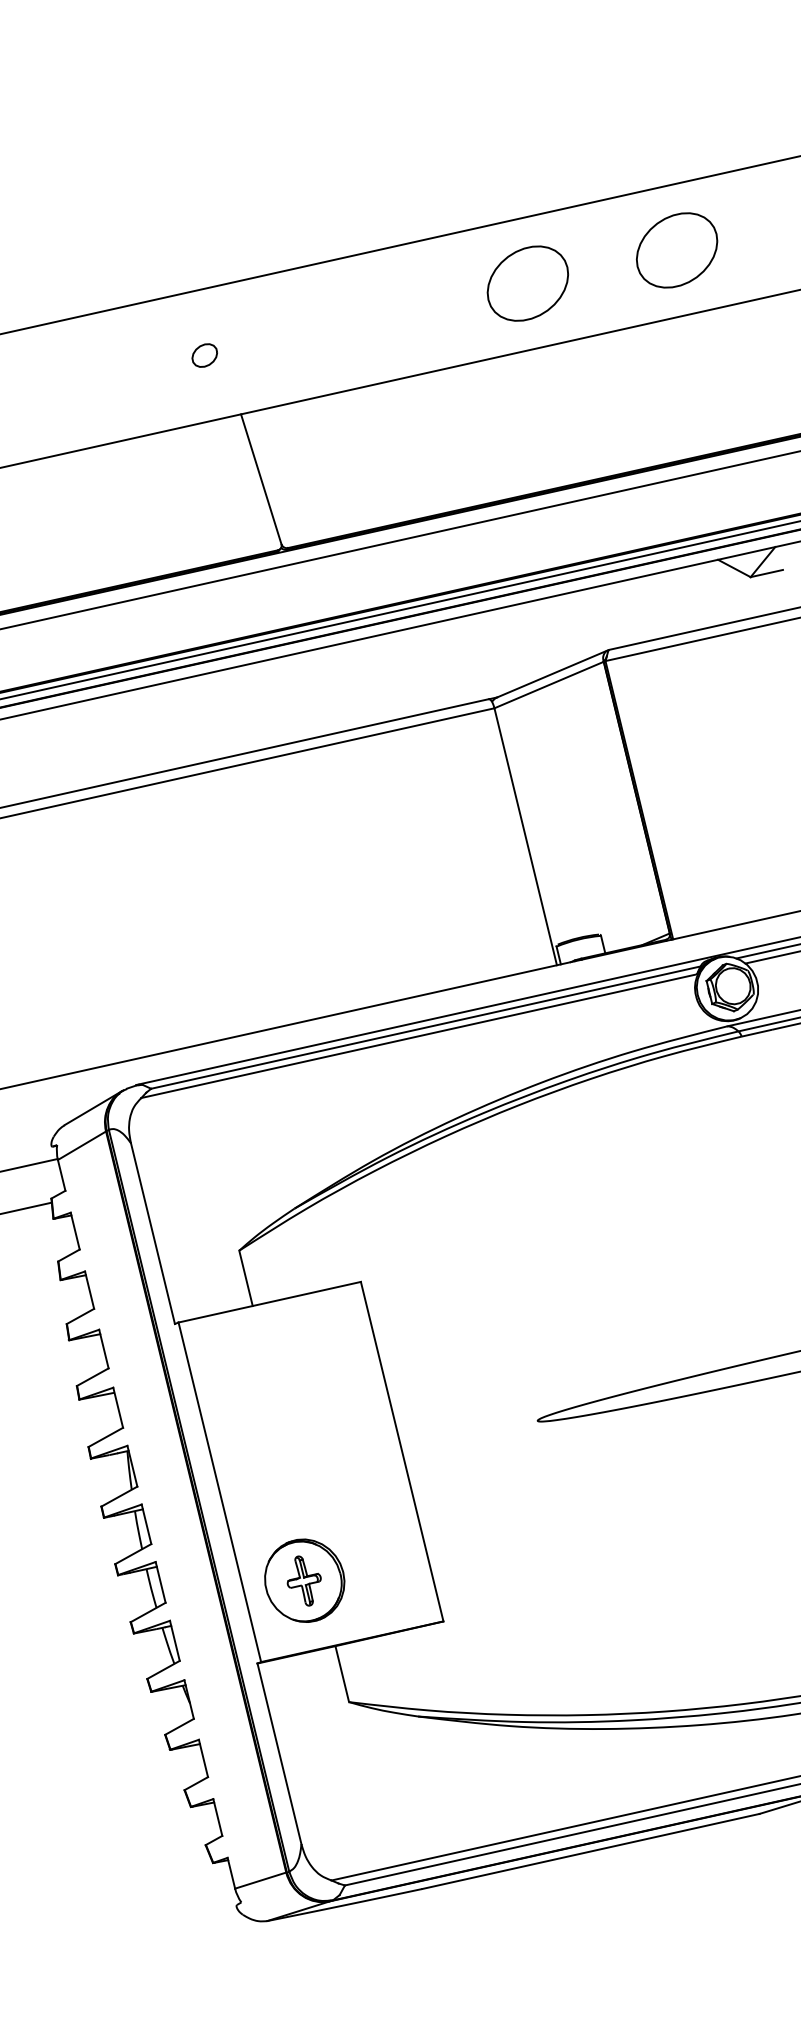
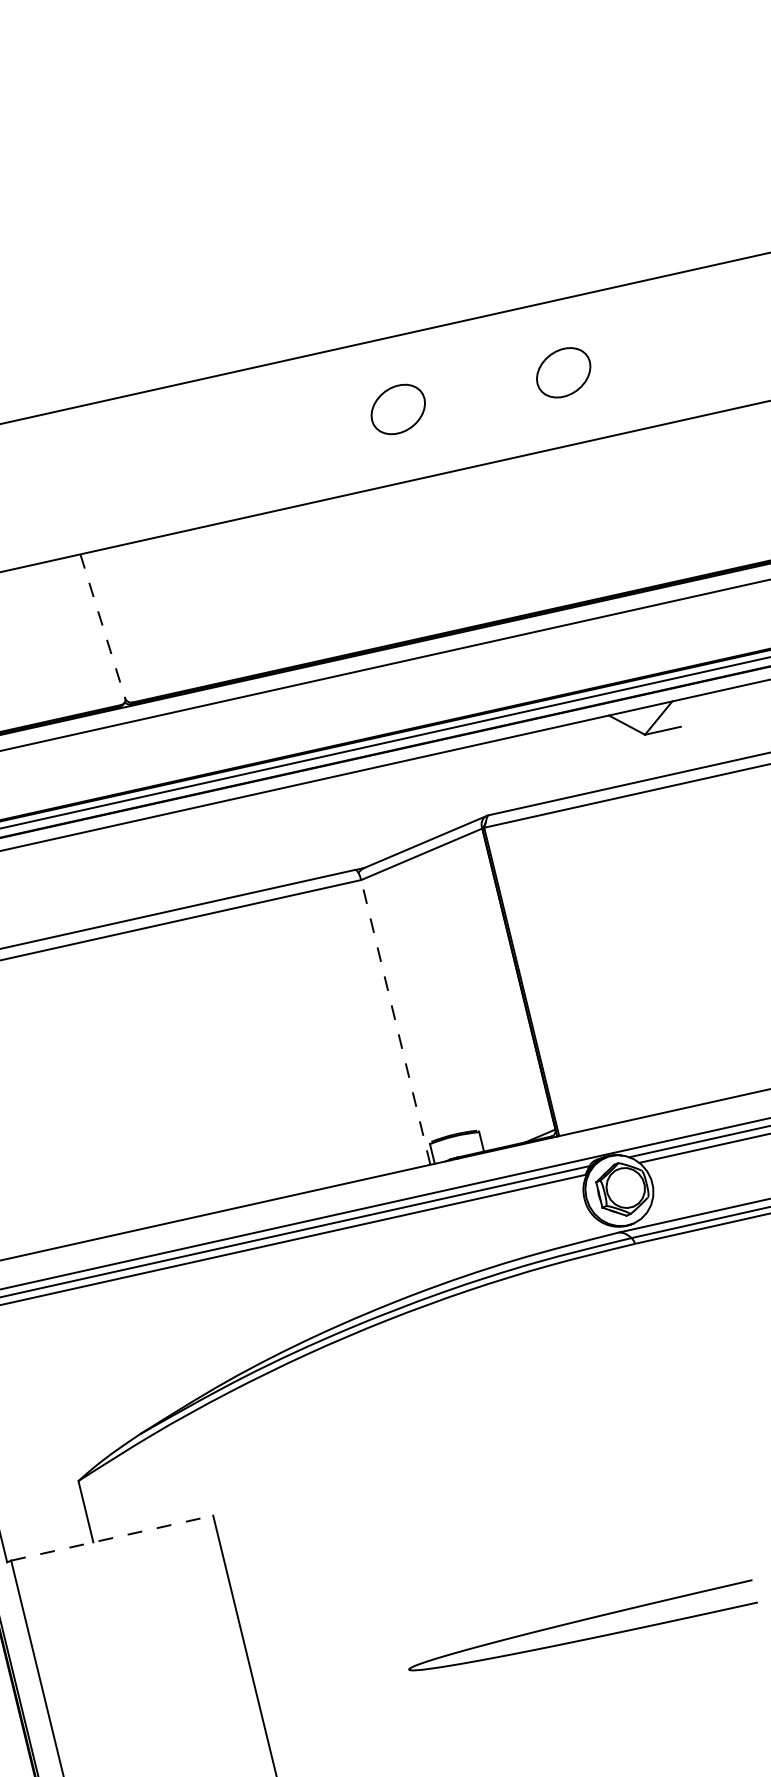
part: (677, 250) -> (563, 372), size x0.6
part: (527, 283) -> (397, 409), size x0.6
part: (204, 355) -> (39, 489), removed
line: (261, 479) -> (103, 626), solid -> dashed
line: (525, 836) -> (395, 1022), solid -> dashed
line: (270, 1302) -> (113, 1538), solid -> dashed

